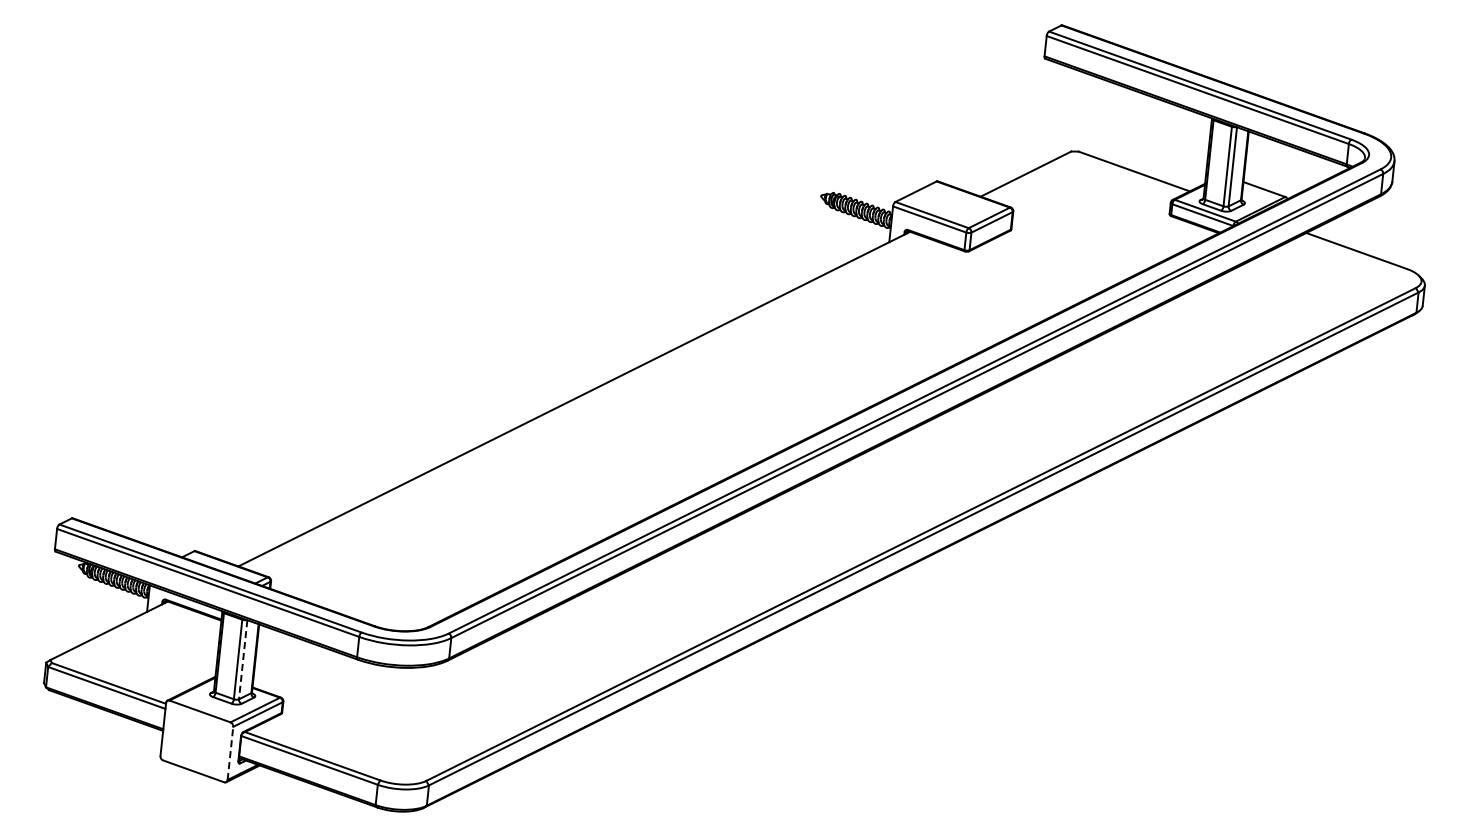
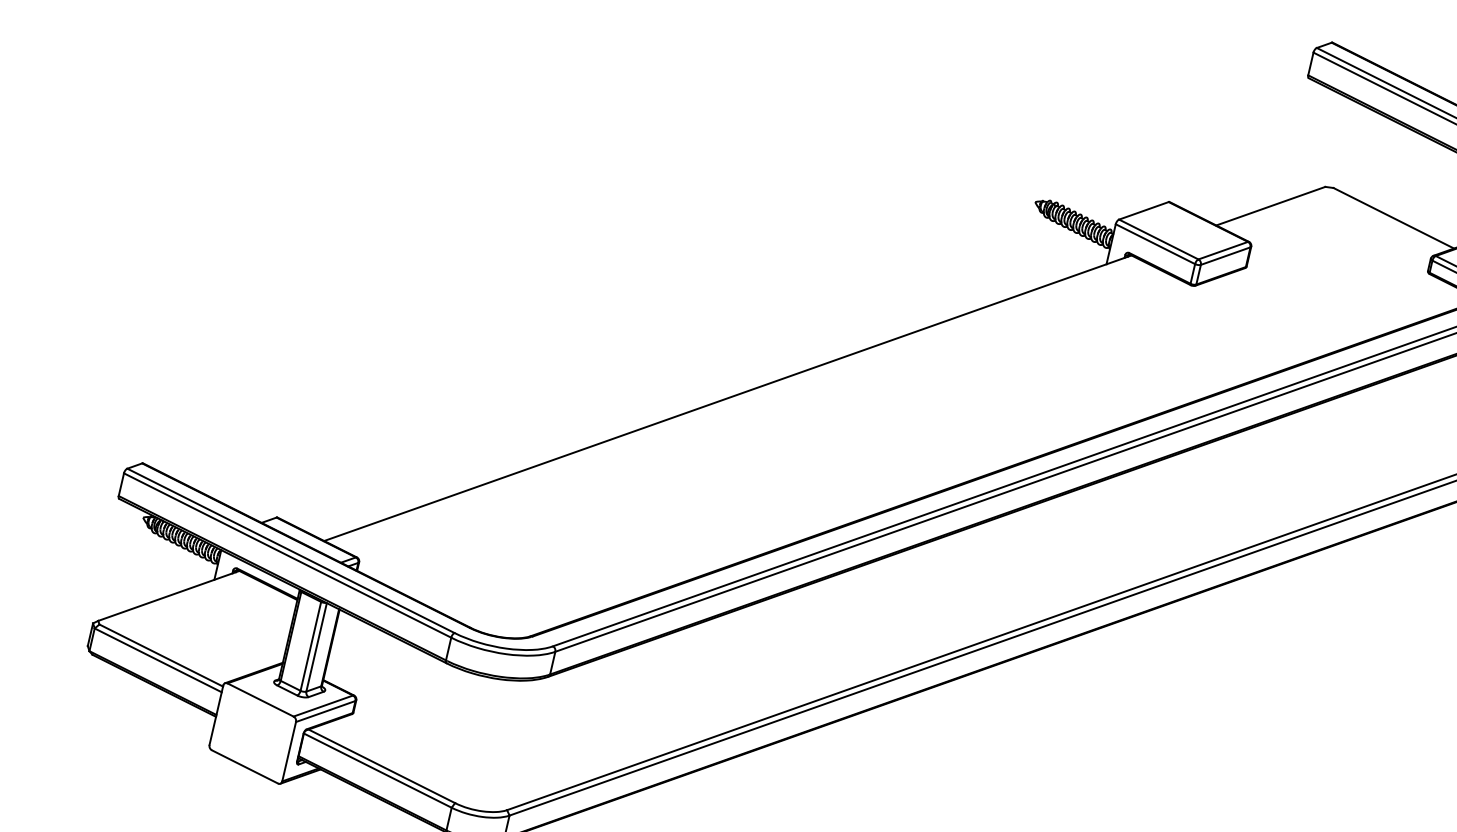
line: (243, 659) -> (316, 647), dashed -> solid
line: (230, 753) -> (289, 751), dashed -> solid

